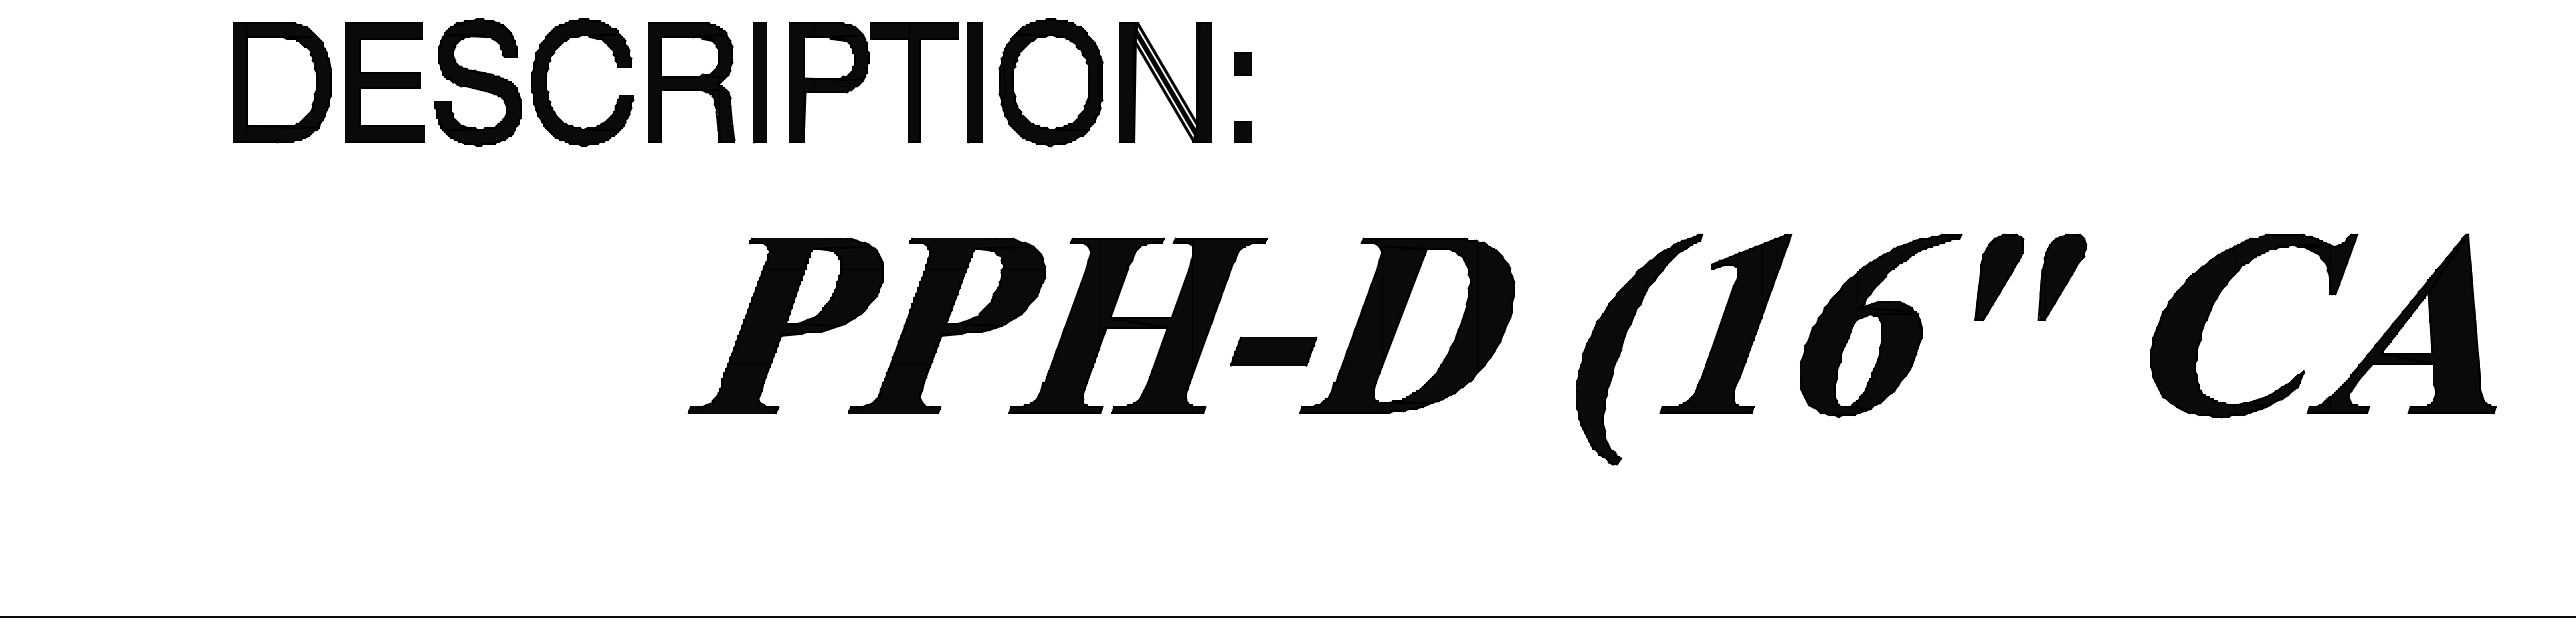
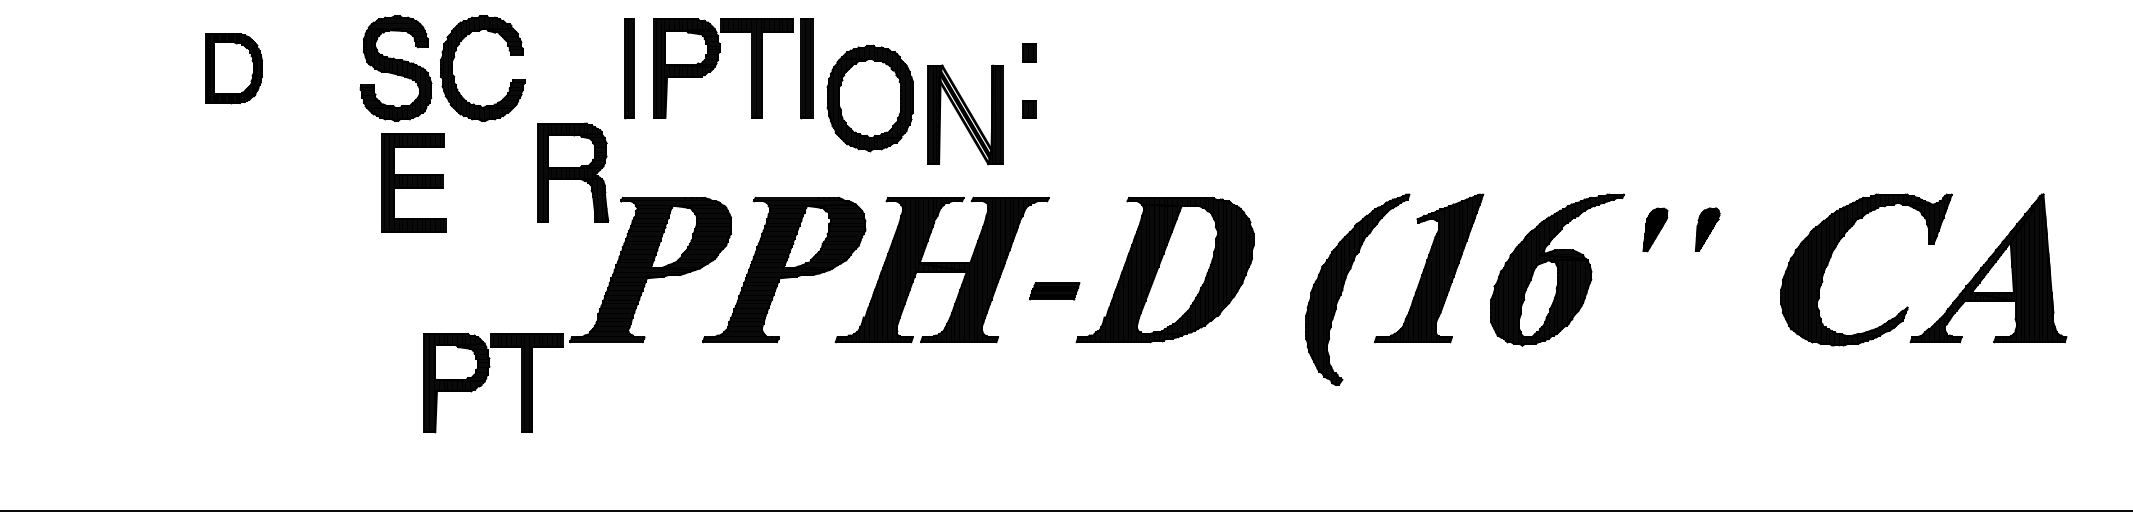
part: (282, 82) -> (234, 68), size x0.7
part: (384, 82) -> (413, 182), moved
part: (691, 82) -> (572, 172), moved
part: (1050, 82) -> (869, 98), moved
part: (1165, 82) -> (965, 114), moved
part: (2062, 276) -> (1707, 229), size x0.6
part: (1999, 277) -> (1655, 229), size x0.6
part: (1273, 351) -> (1054, 291), size x0.7
part: (588, 456) -> (487, 378), added

